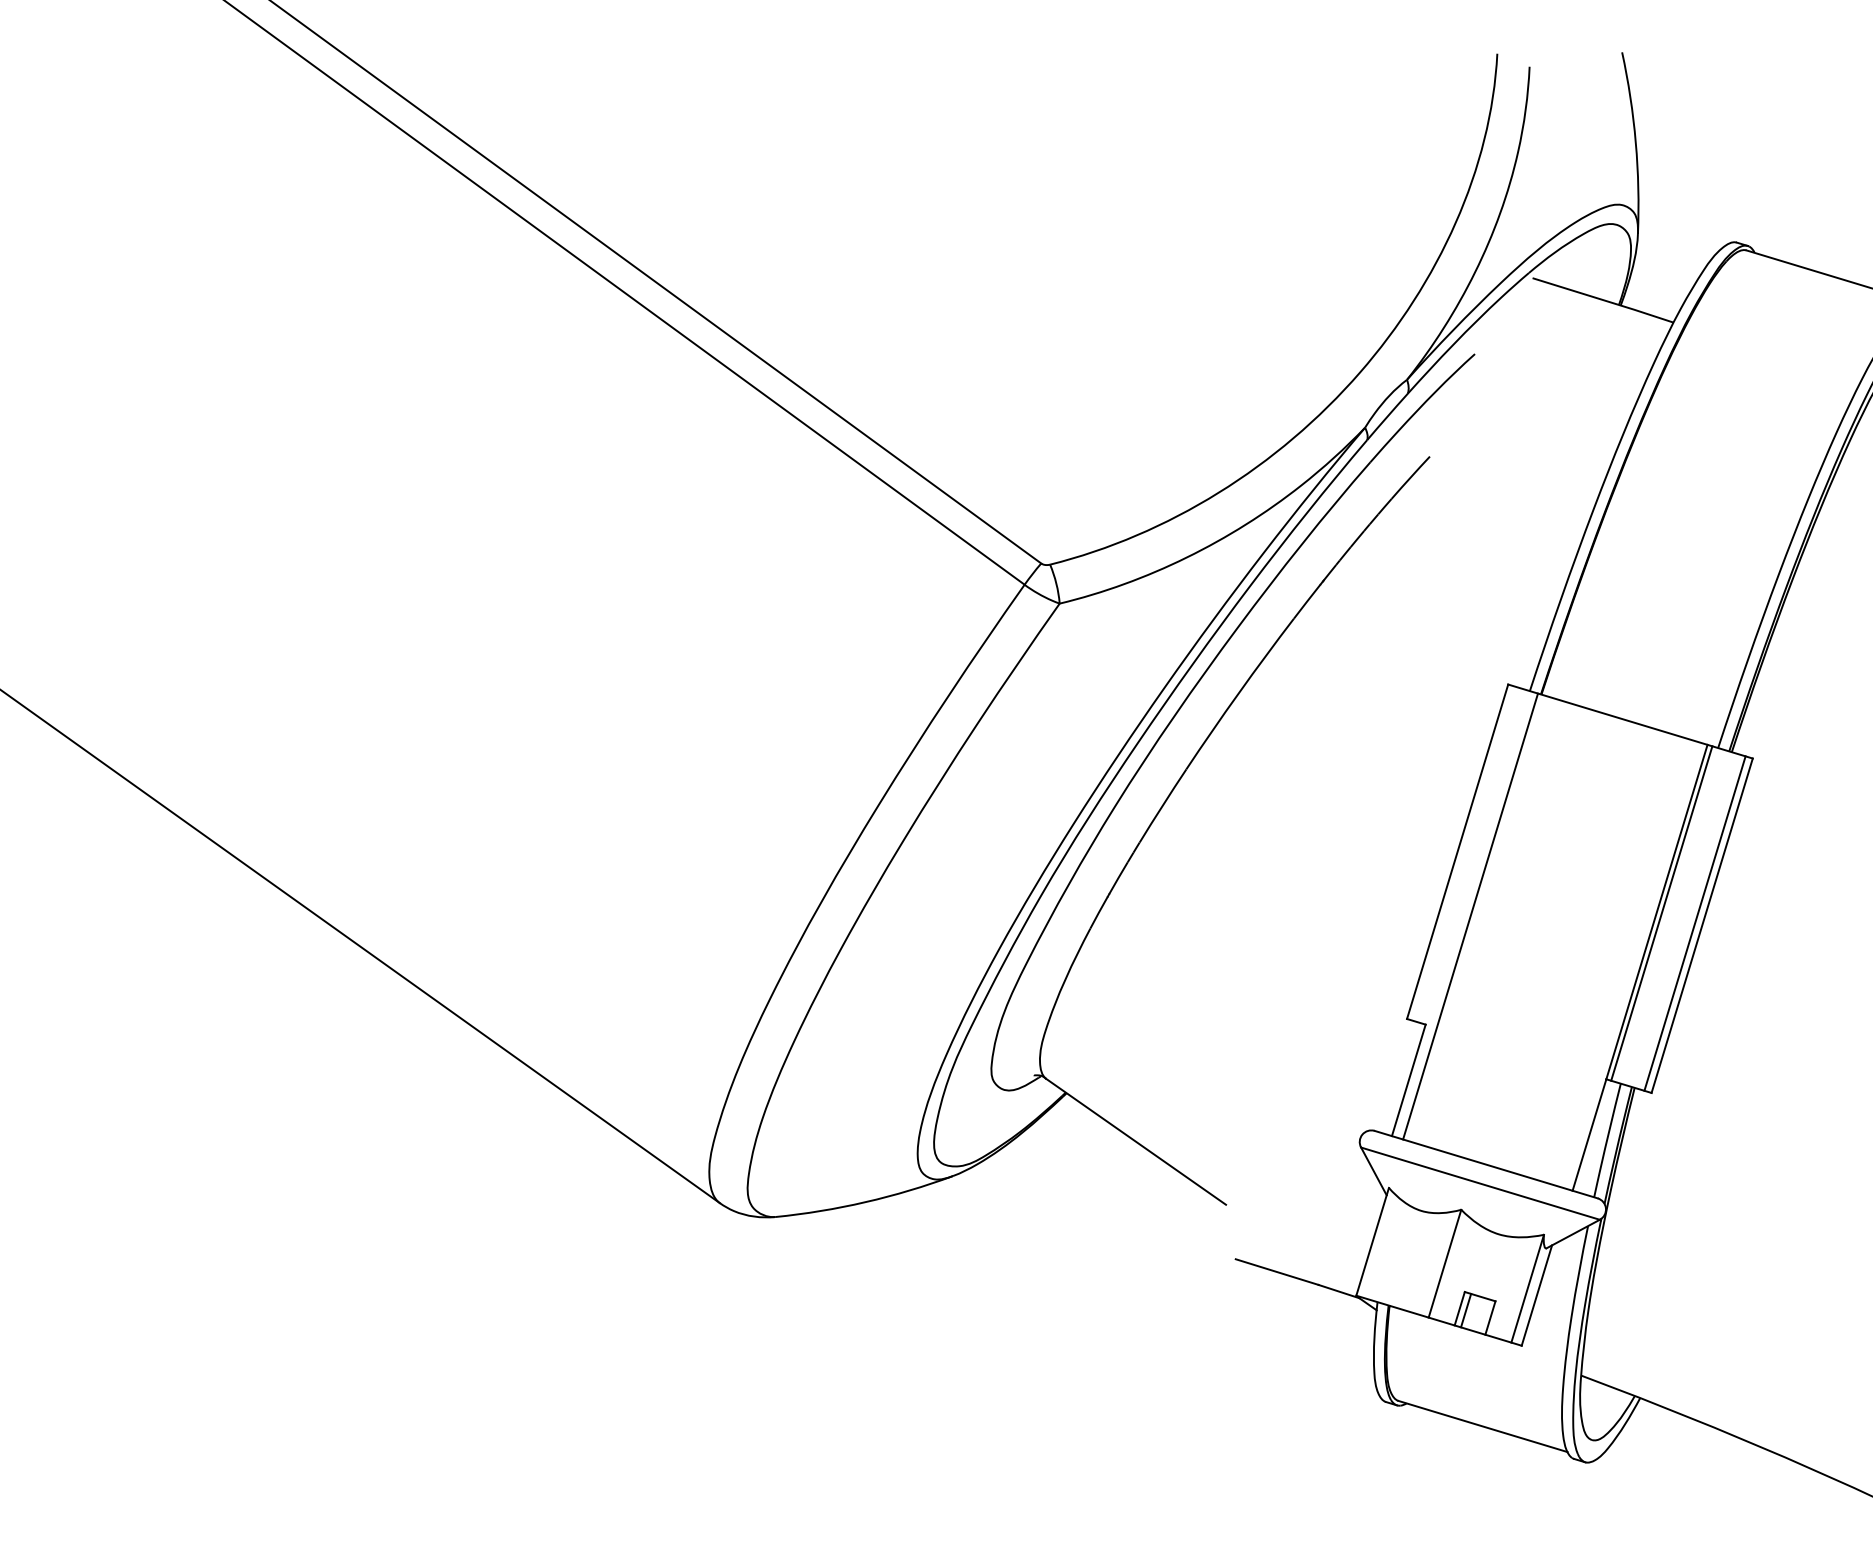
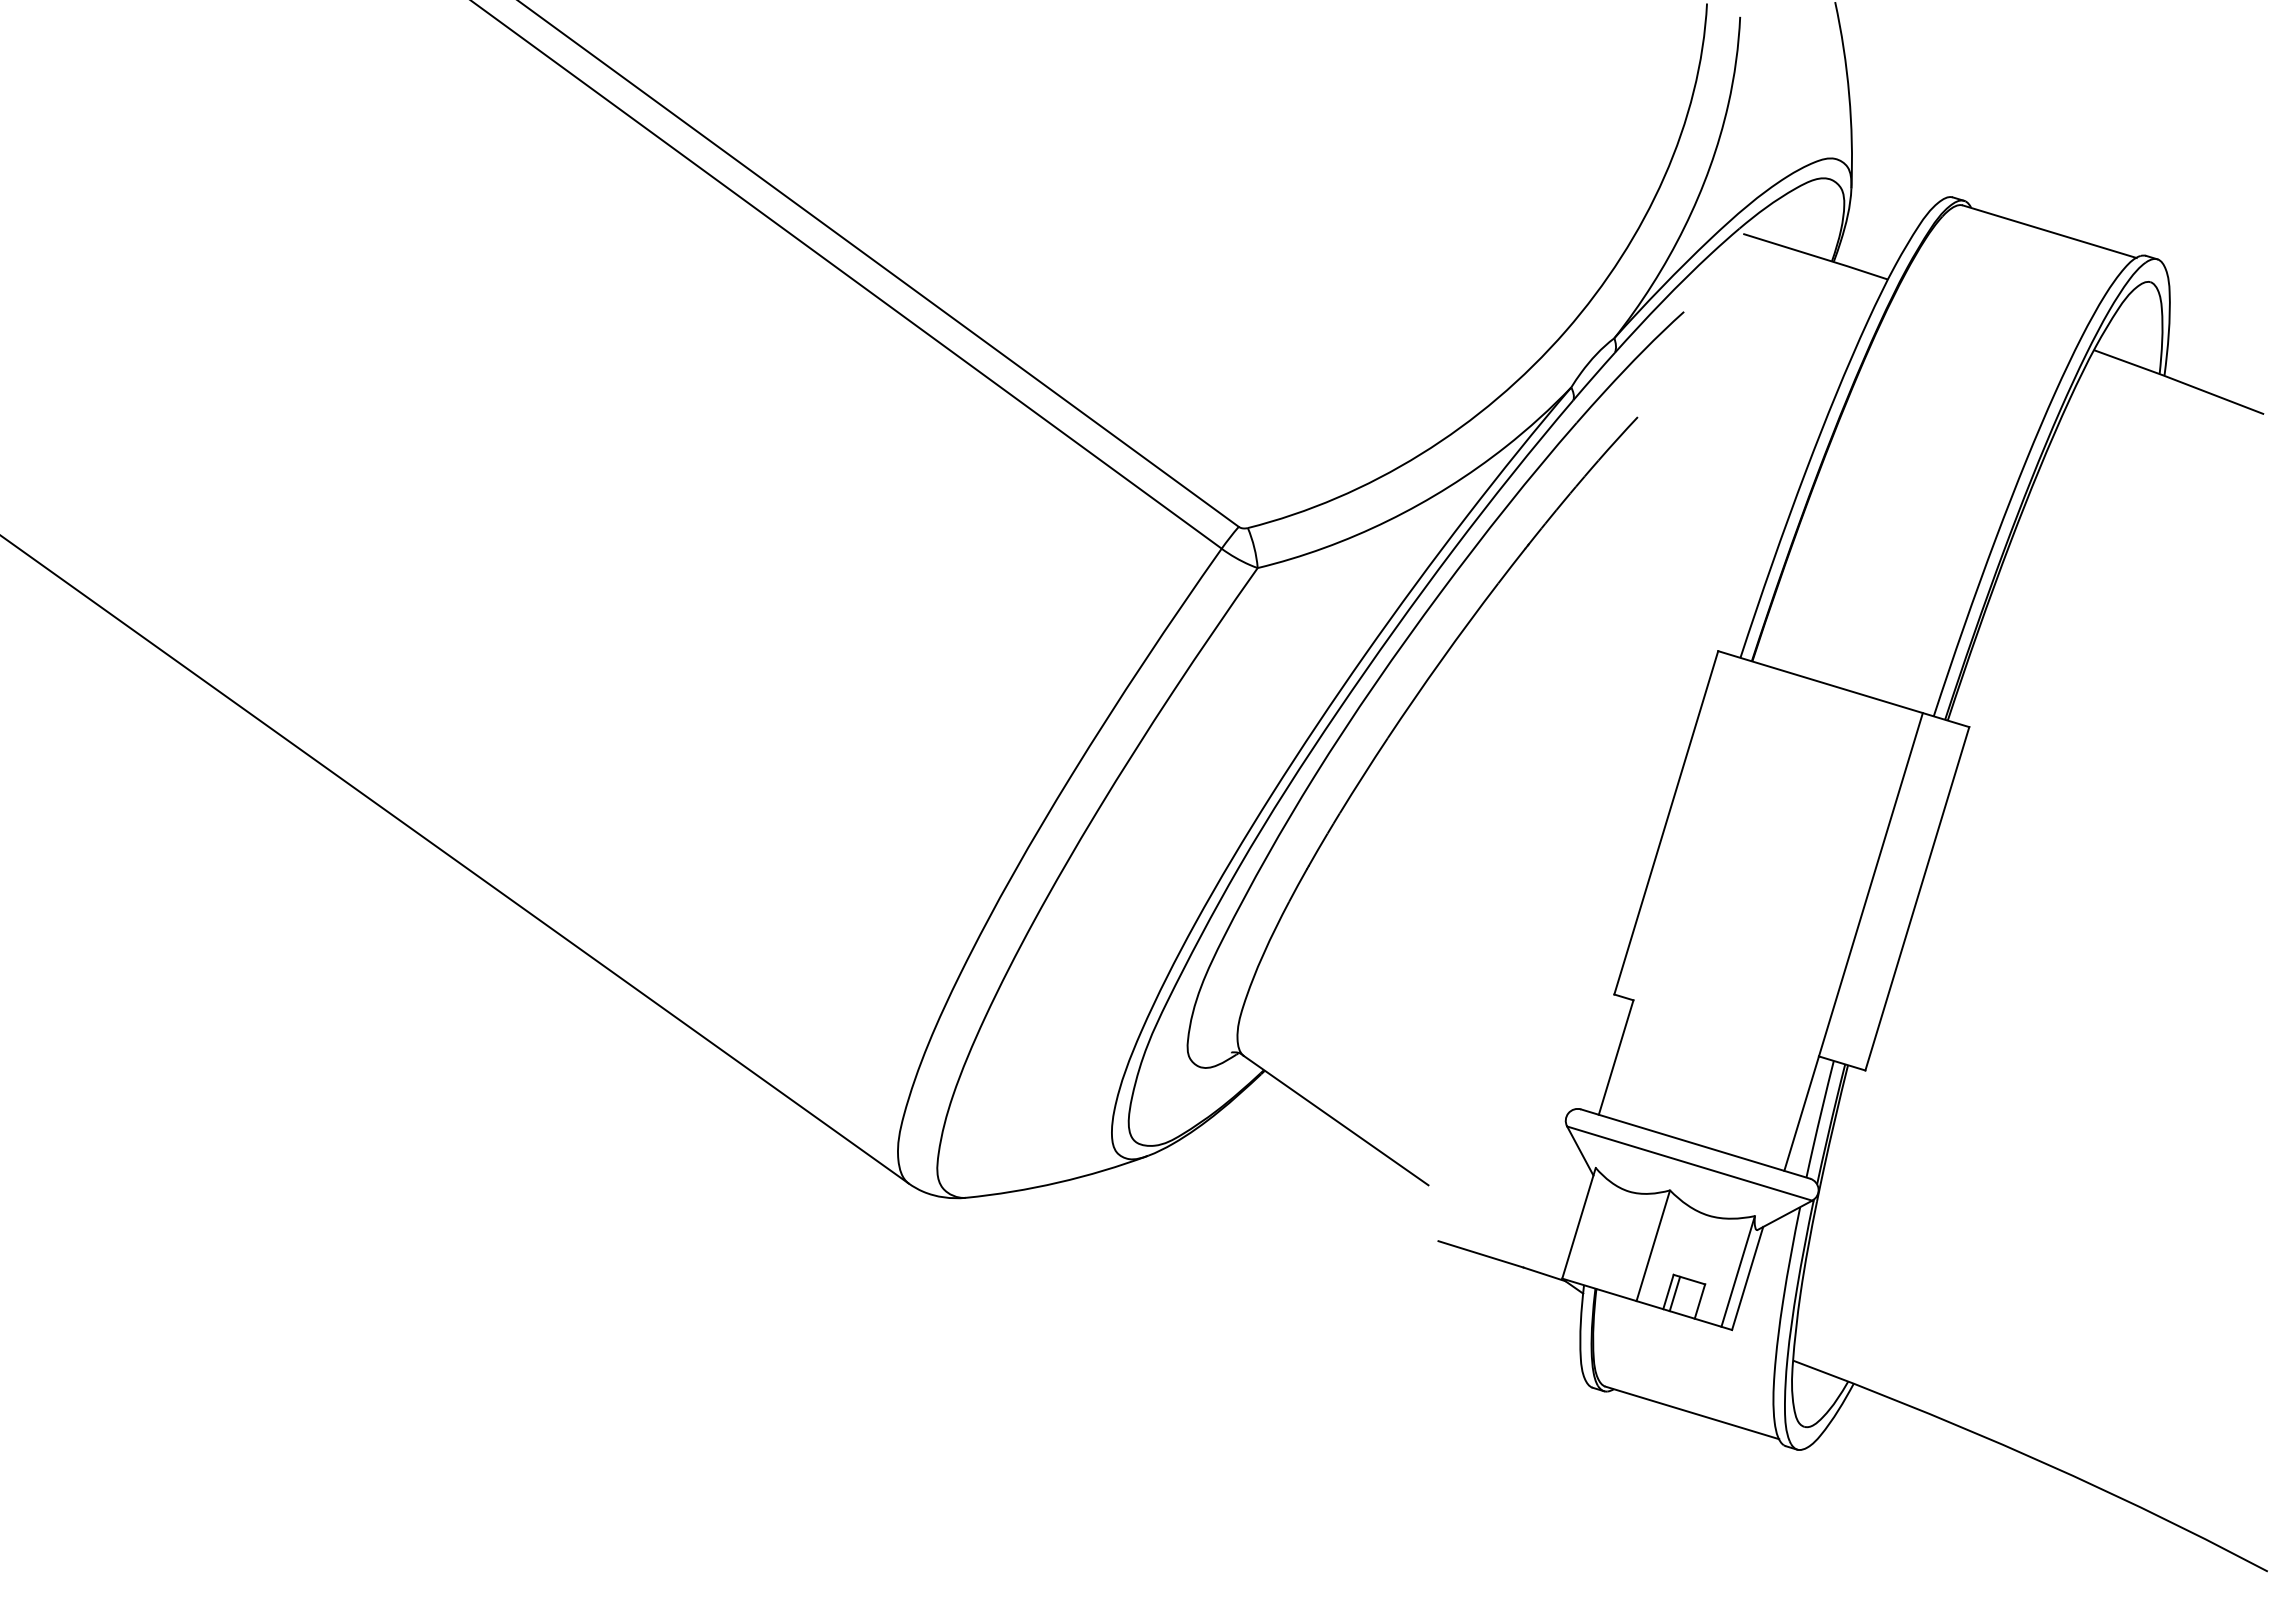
line: (1661, 912) -> (1875, 885), removed
line: (1470, 916) -> (1679, 889), removed
line: (1694, 923) -> (1909, 896), removed

